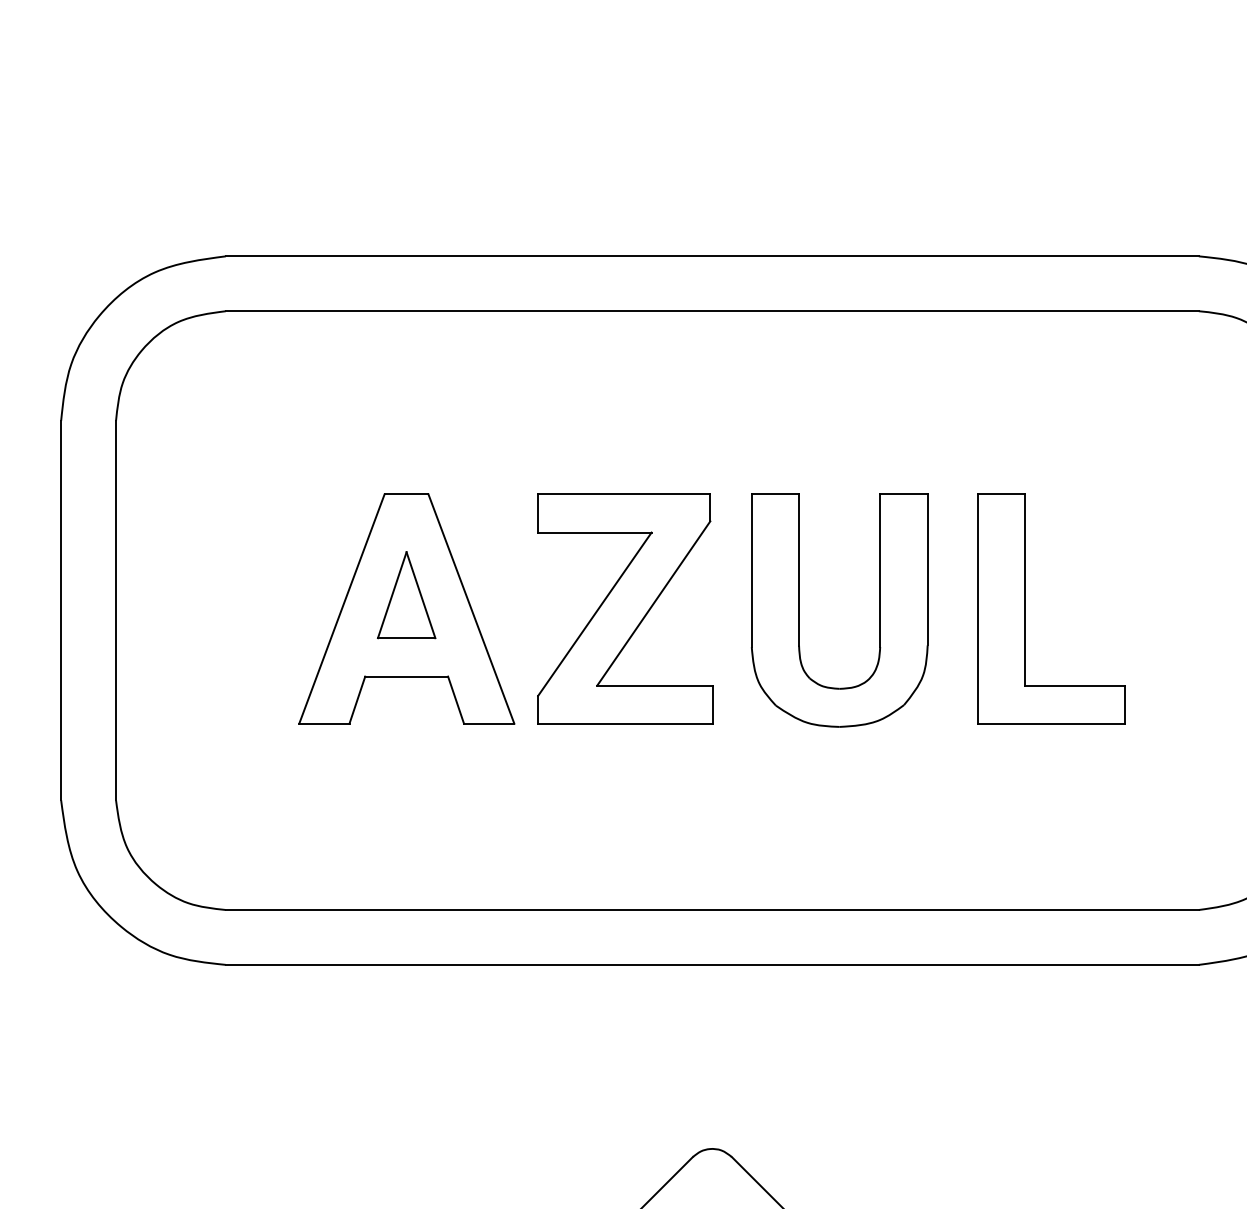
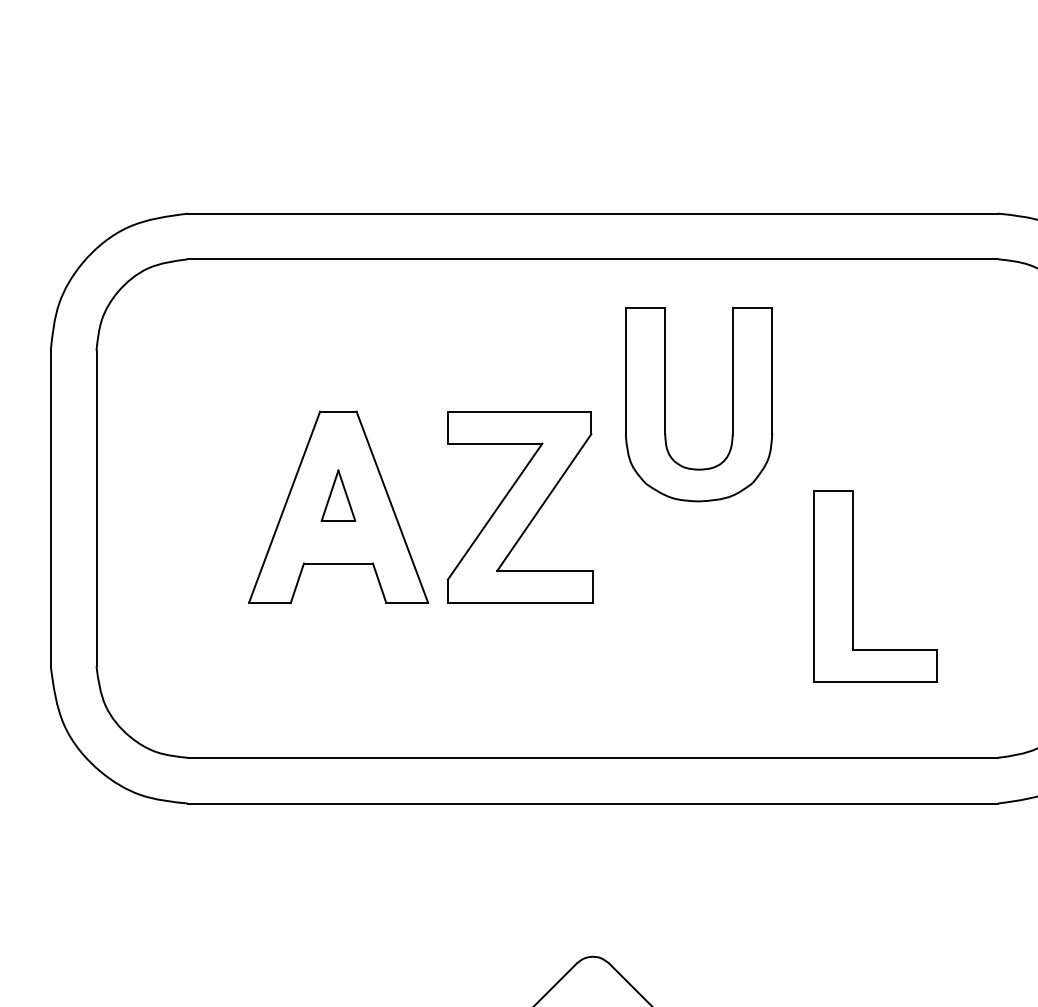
part: (406, 594) -> (338, 495), size x0.7
part: (1025, 609) -> (853, 586), moved
part: (879, 610) -> (732, 404), moved

